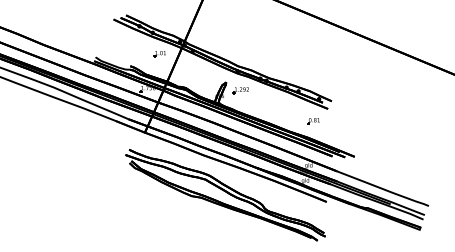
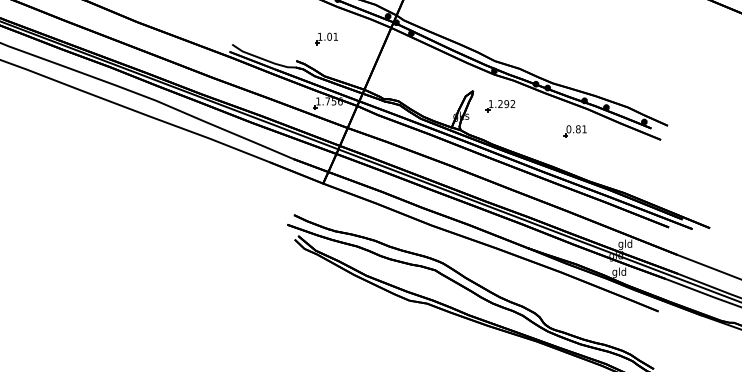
part: (159, 54) -> (326, 39), moved
part: (313, 121) -> (575, 131), moved

